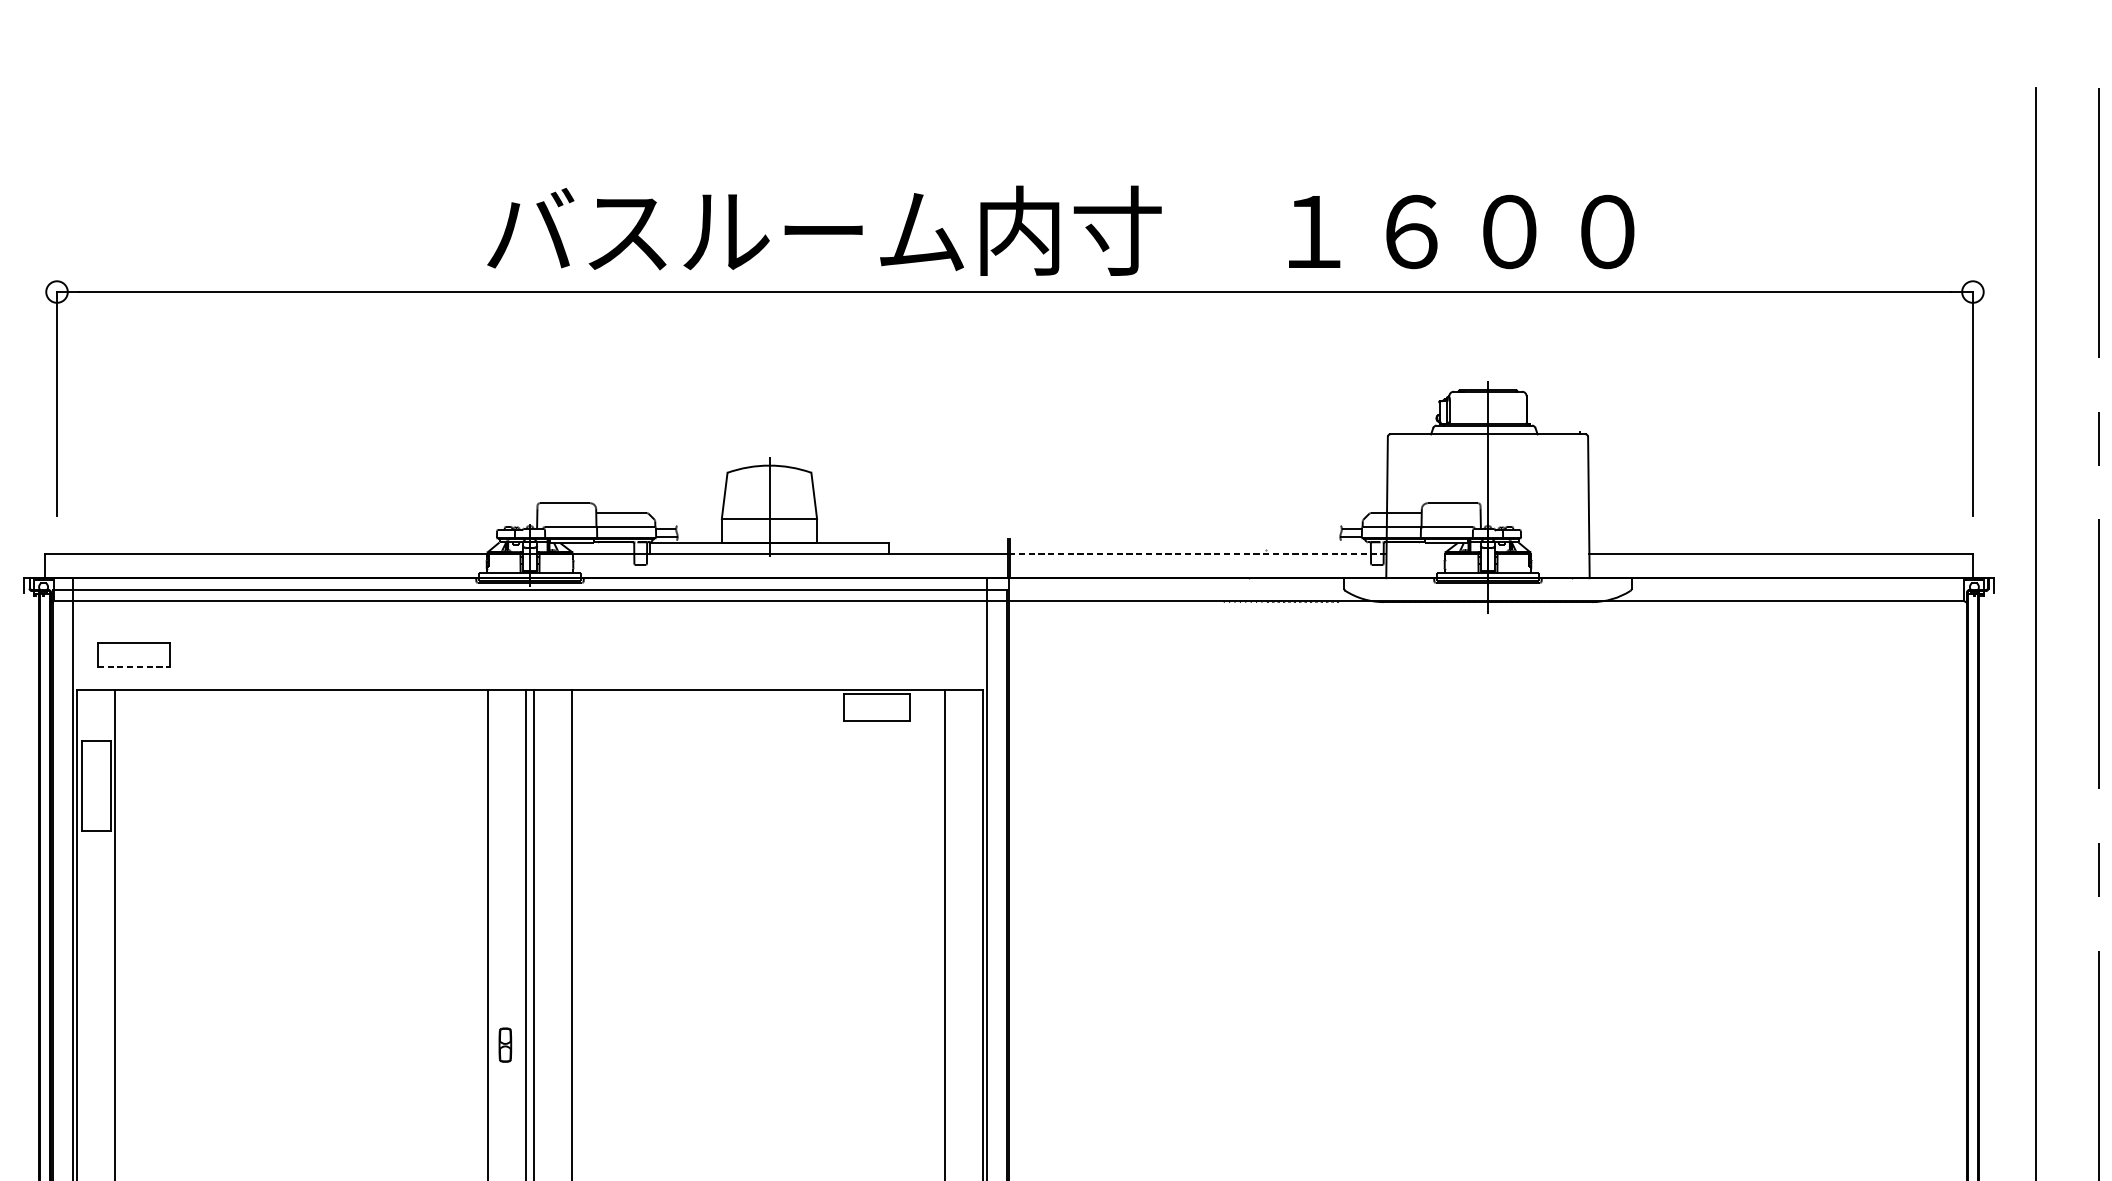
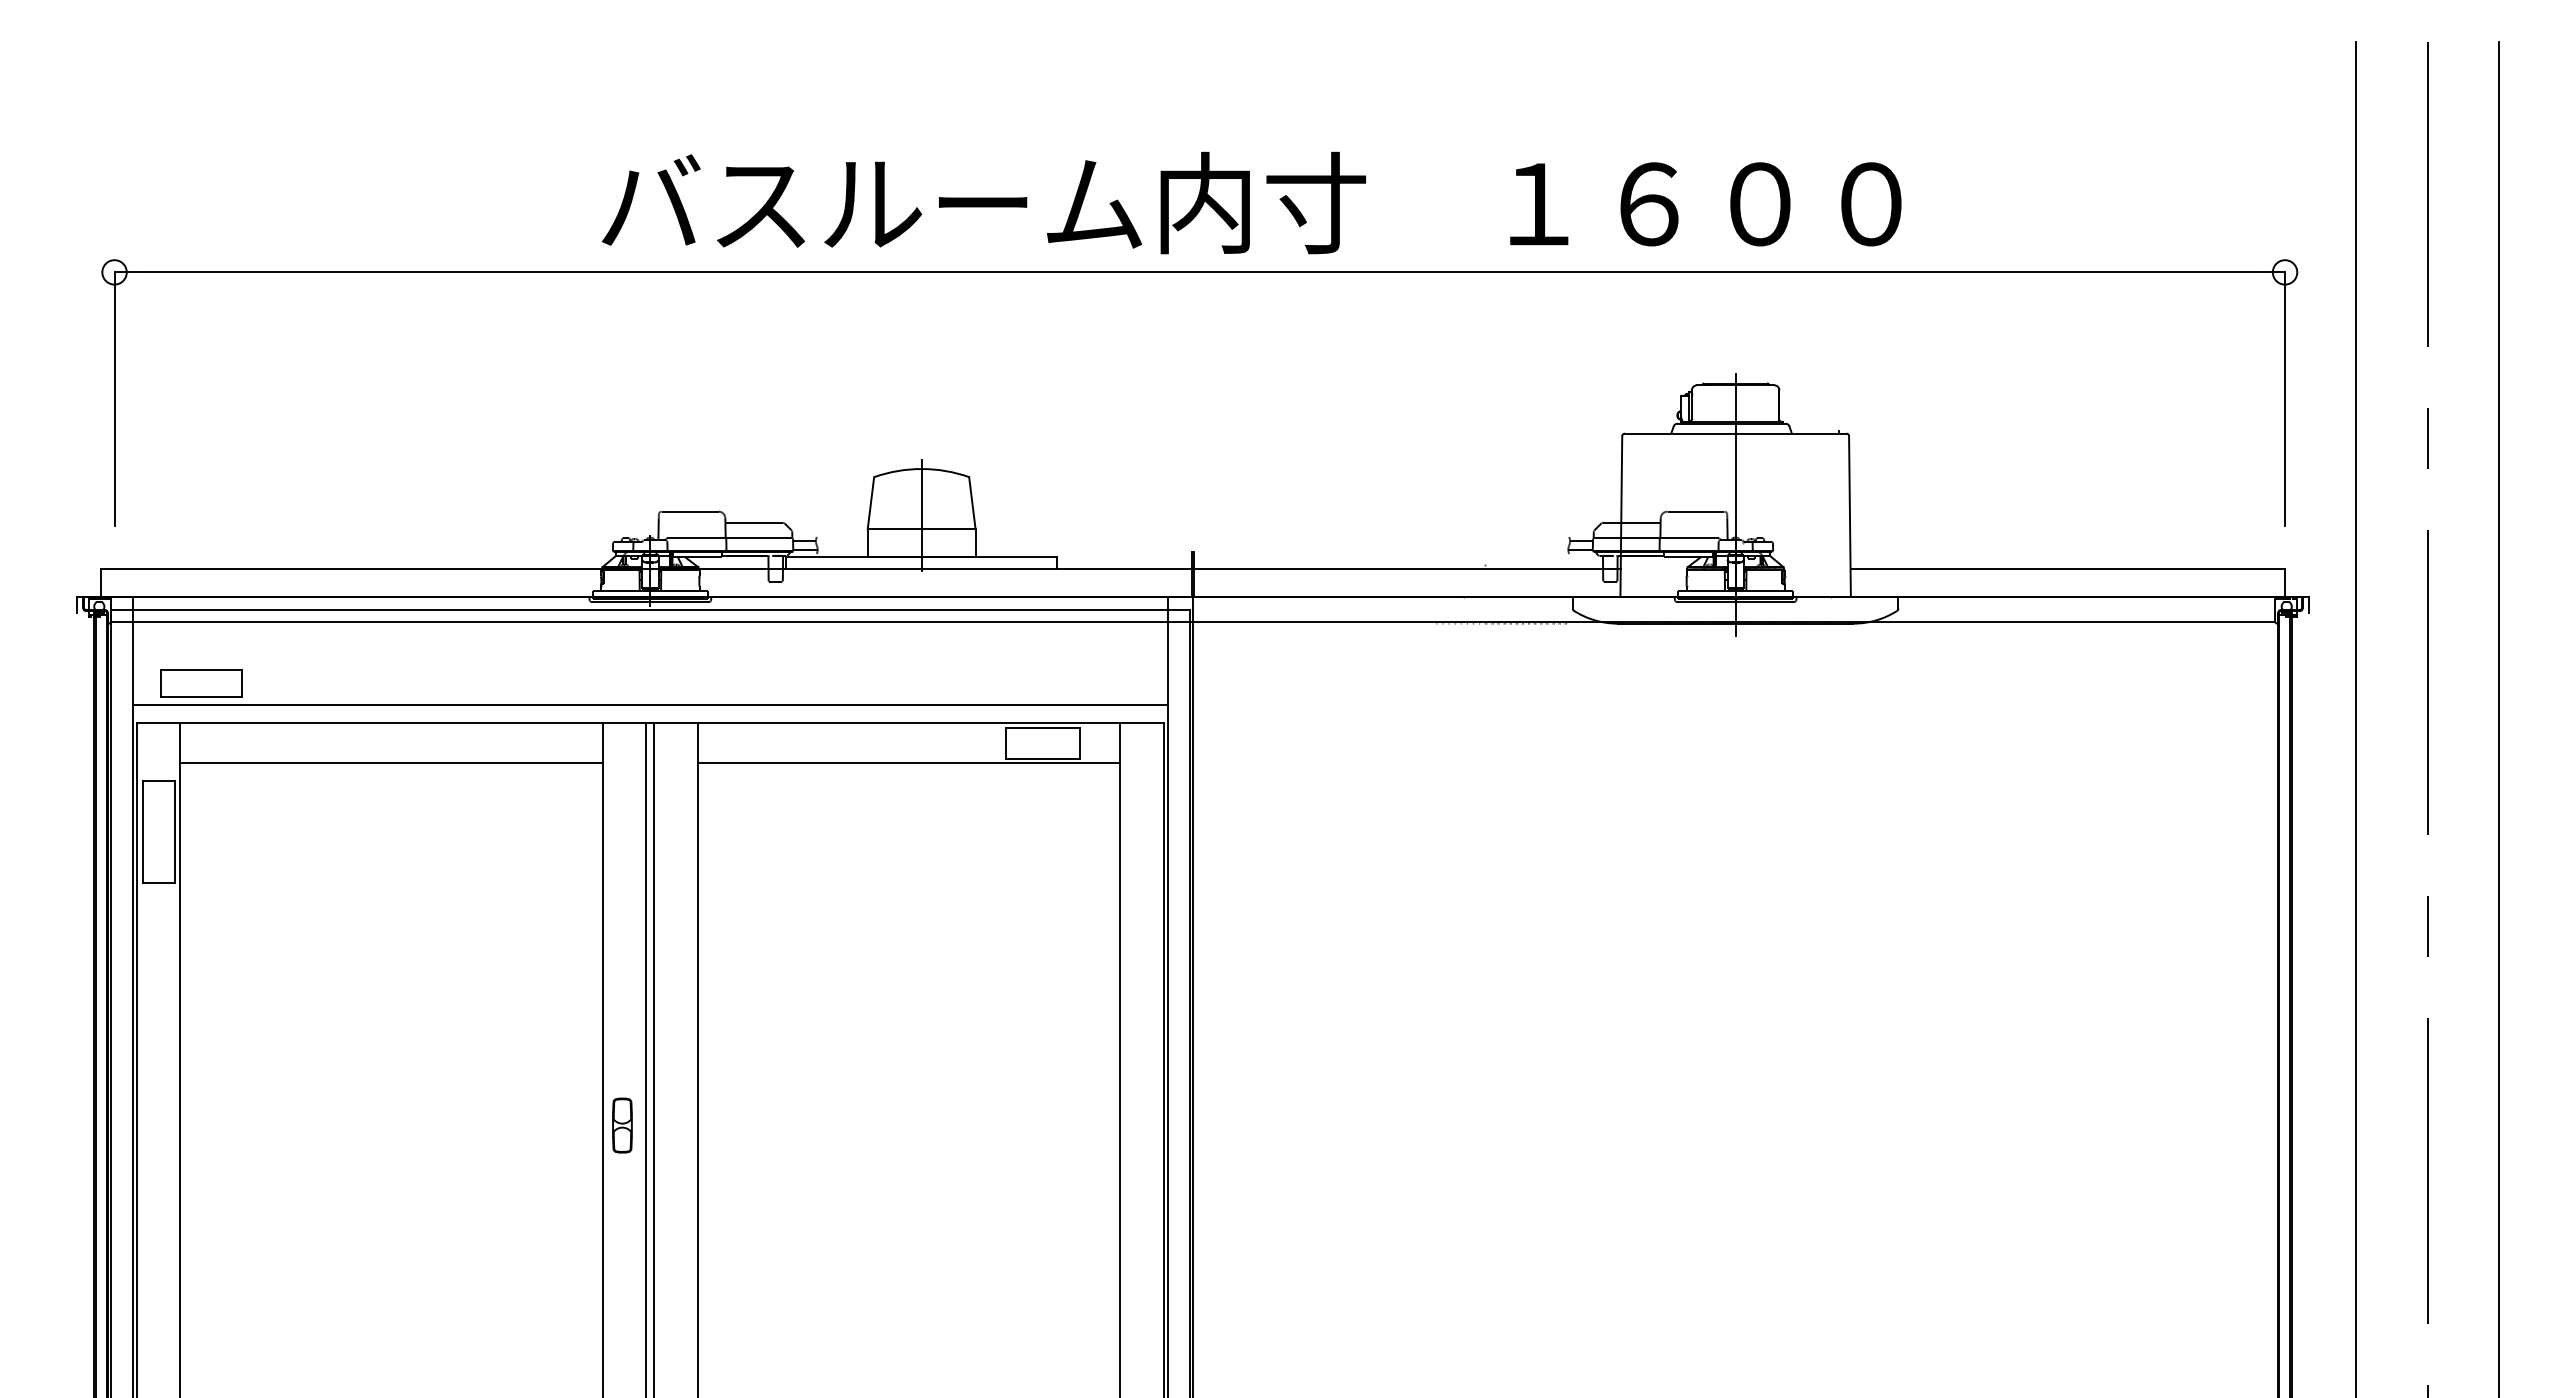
line: (1198, 554) -> (1407, 569), dashed -> solid
line: (133, 667) -> (201, 697), dashed -> solid
line: (529, 674) -> (649, 705), added
line: (301, 725) -> (391, 763), added
line: (757, 725) -> (908, 763), added
part: (505, 1045) -> (622, 1125), size x1.43

